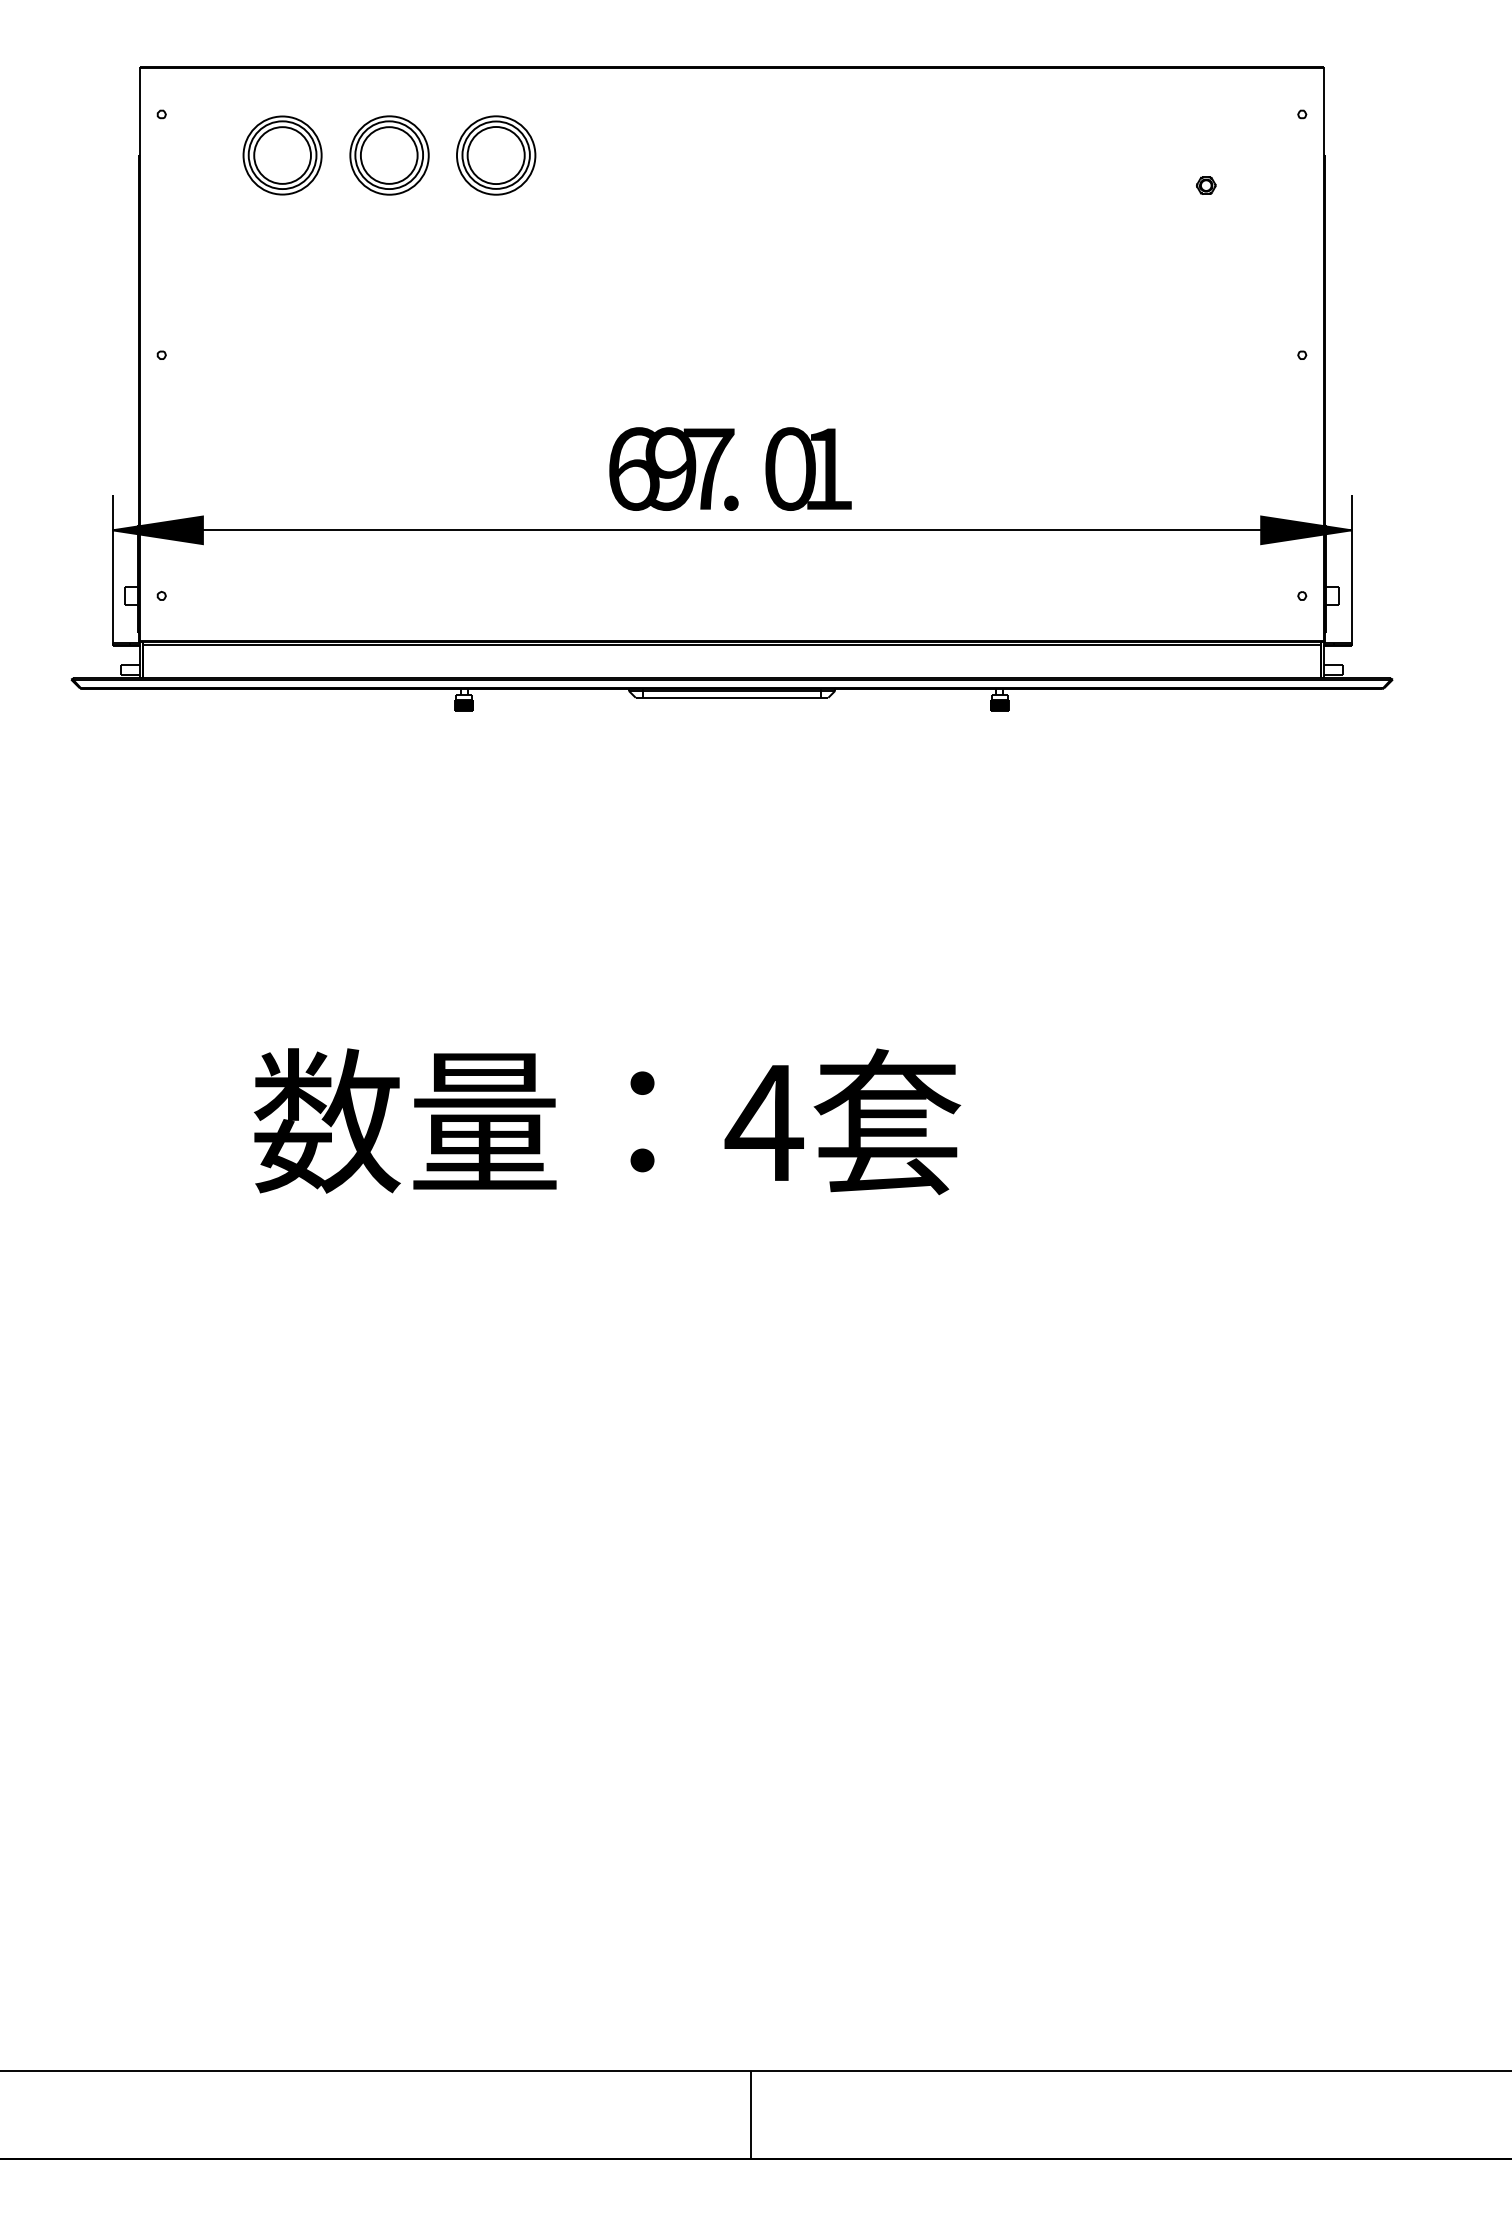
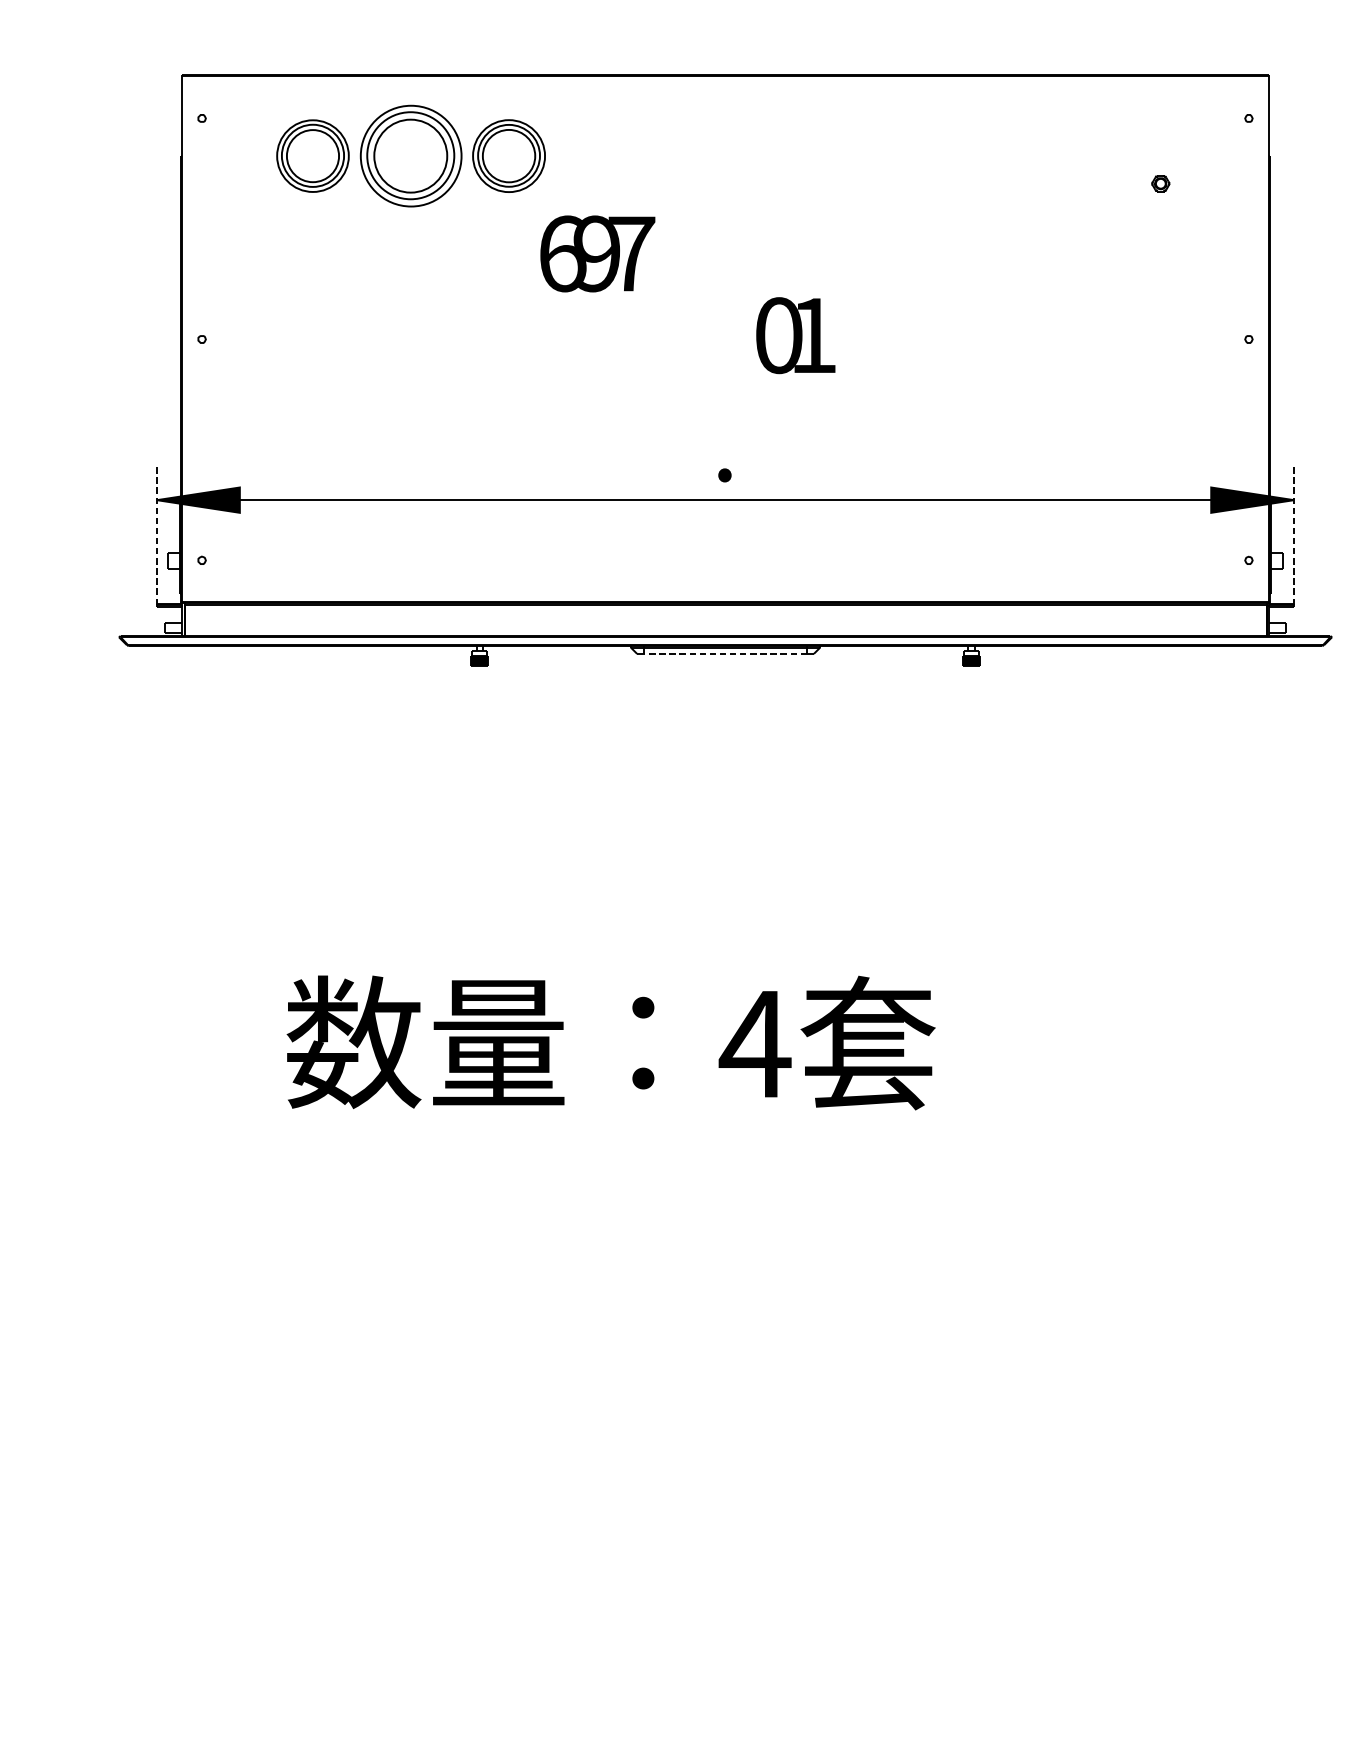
part: (389, 155) -> (411, 156), size x1.4
text: (671, 468) -> (597, 253), moved
text: (808, 468) -> (795, 335), moved
line: (112, 569) -> (156, 536), solid -> dashed
line: (1351, 569) -> (1294, 536), solid -> dashed
line: (732, 697) -> (725, 653), solid -> dashed

